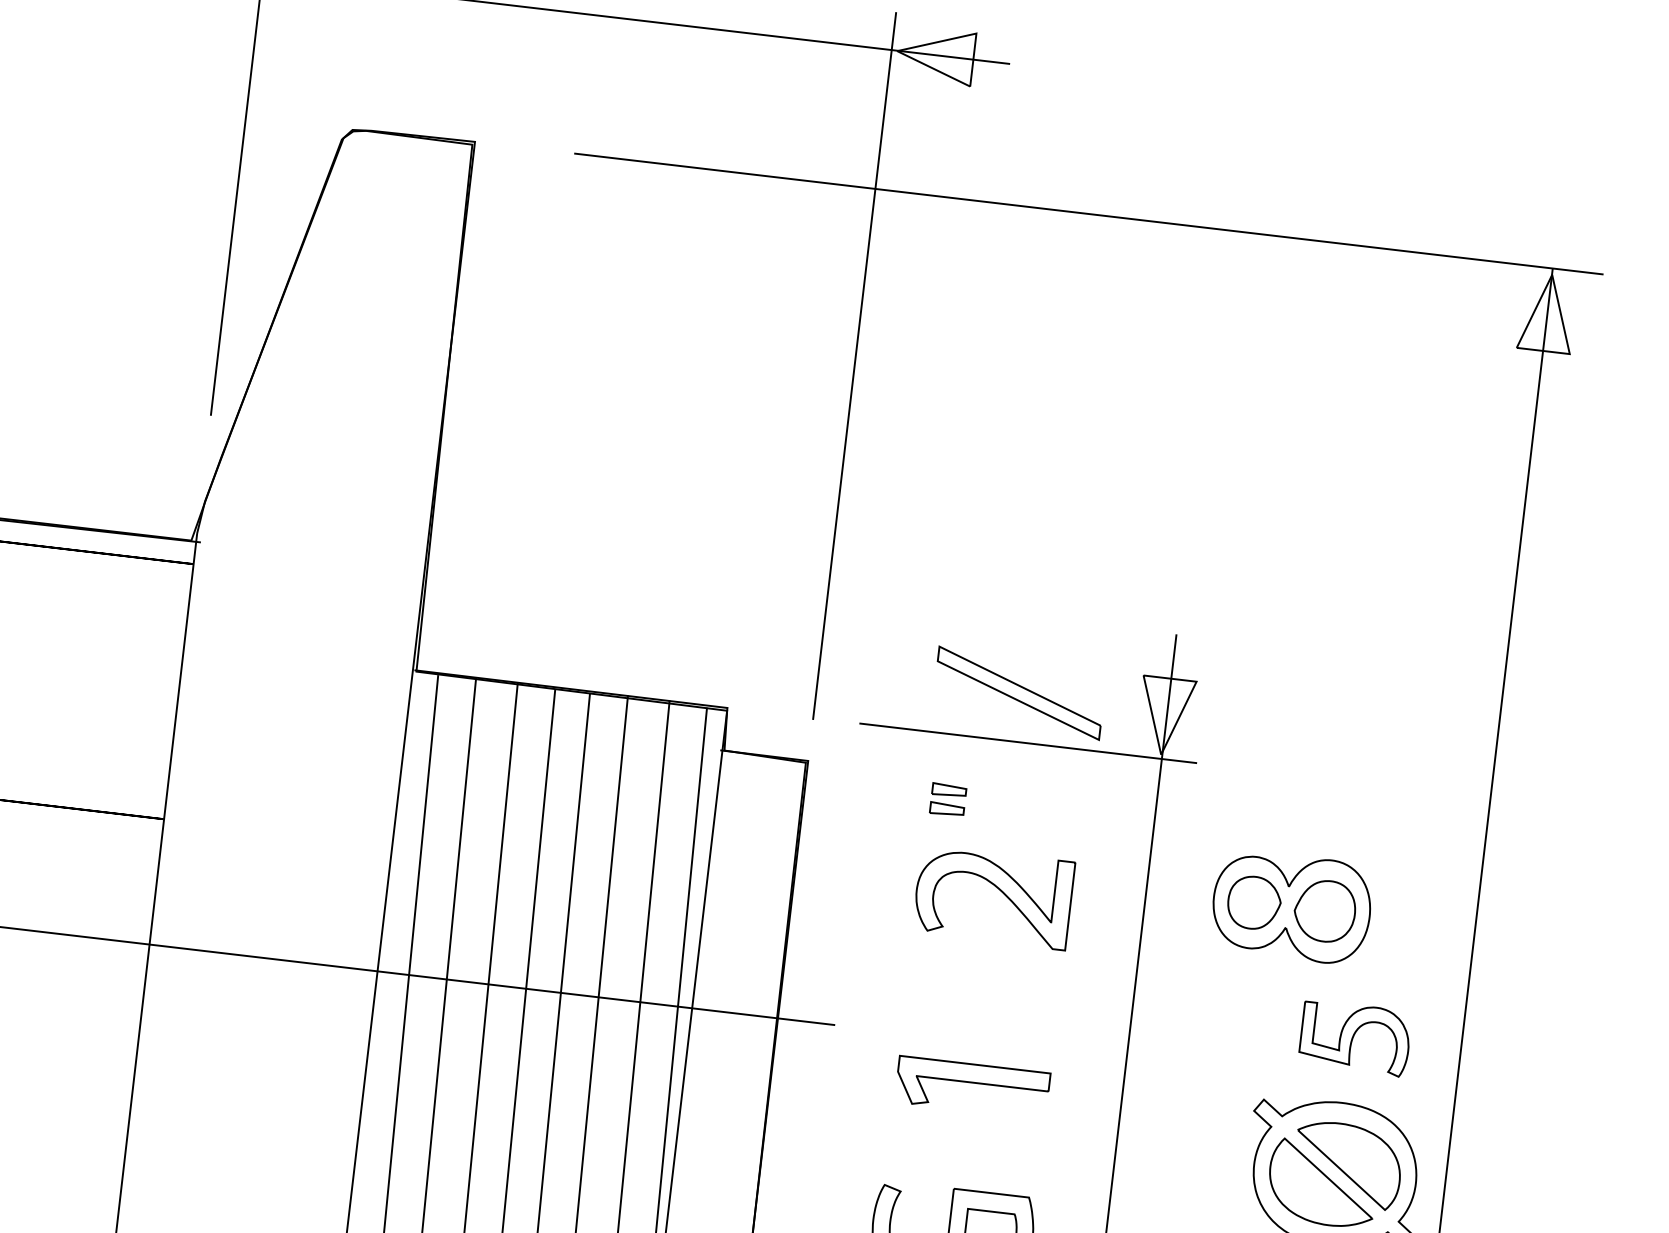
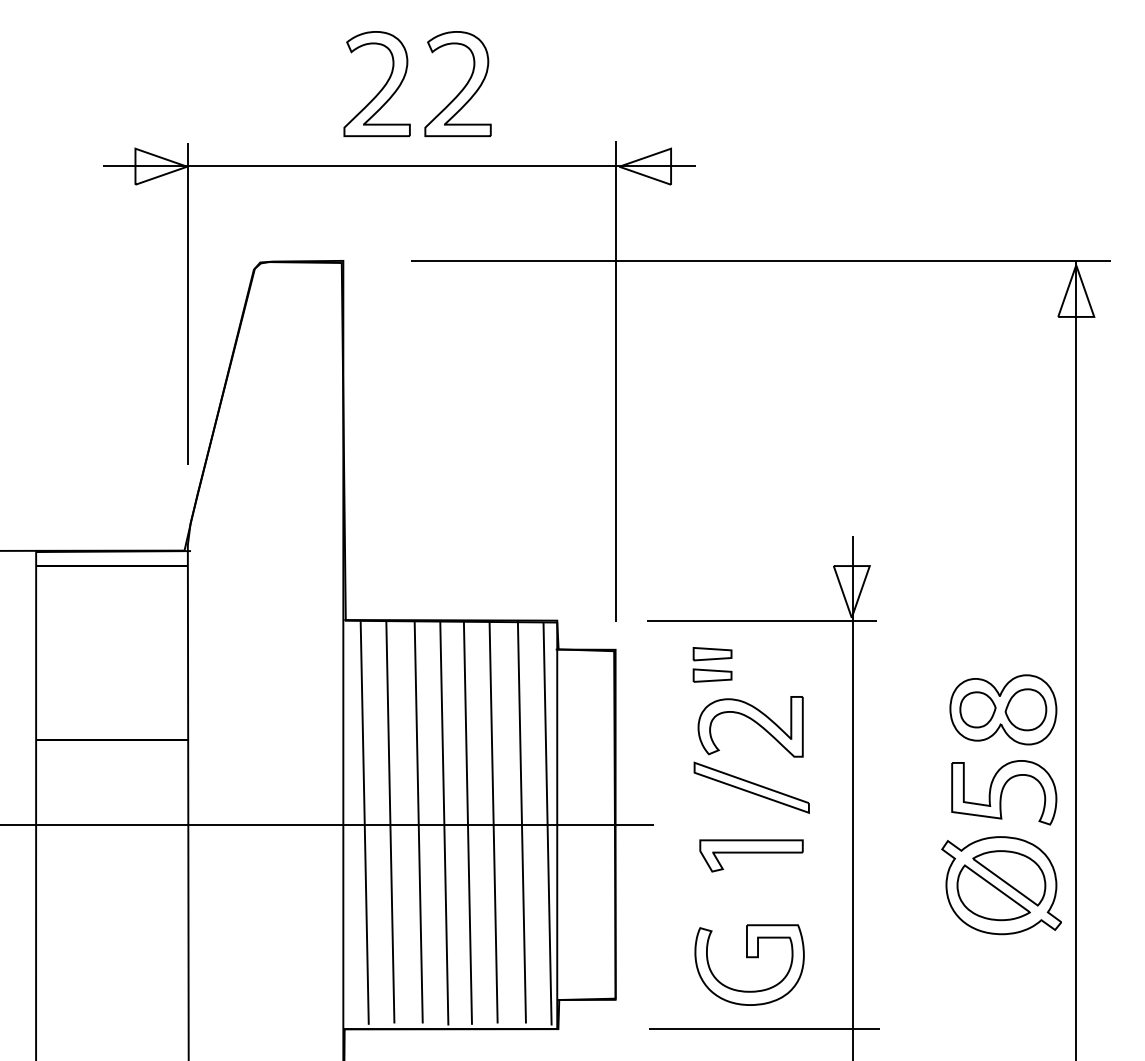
part: (1018, 692) -> (751, 787), moved
part: (948, 799) -> (712, 664), size x1.67
part: (1291, 906) -> (1003, 709), moved
part: (1355, 1038) -> (1004, 792), size x1.43

